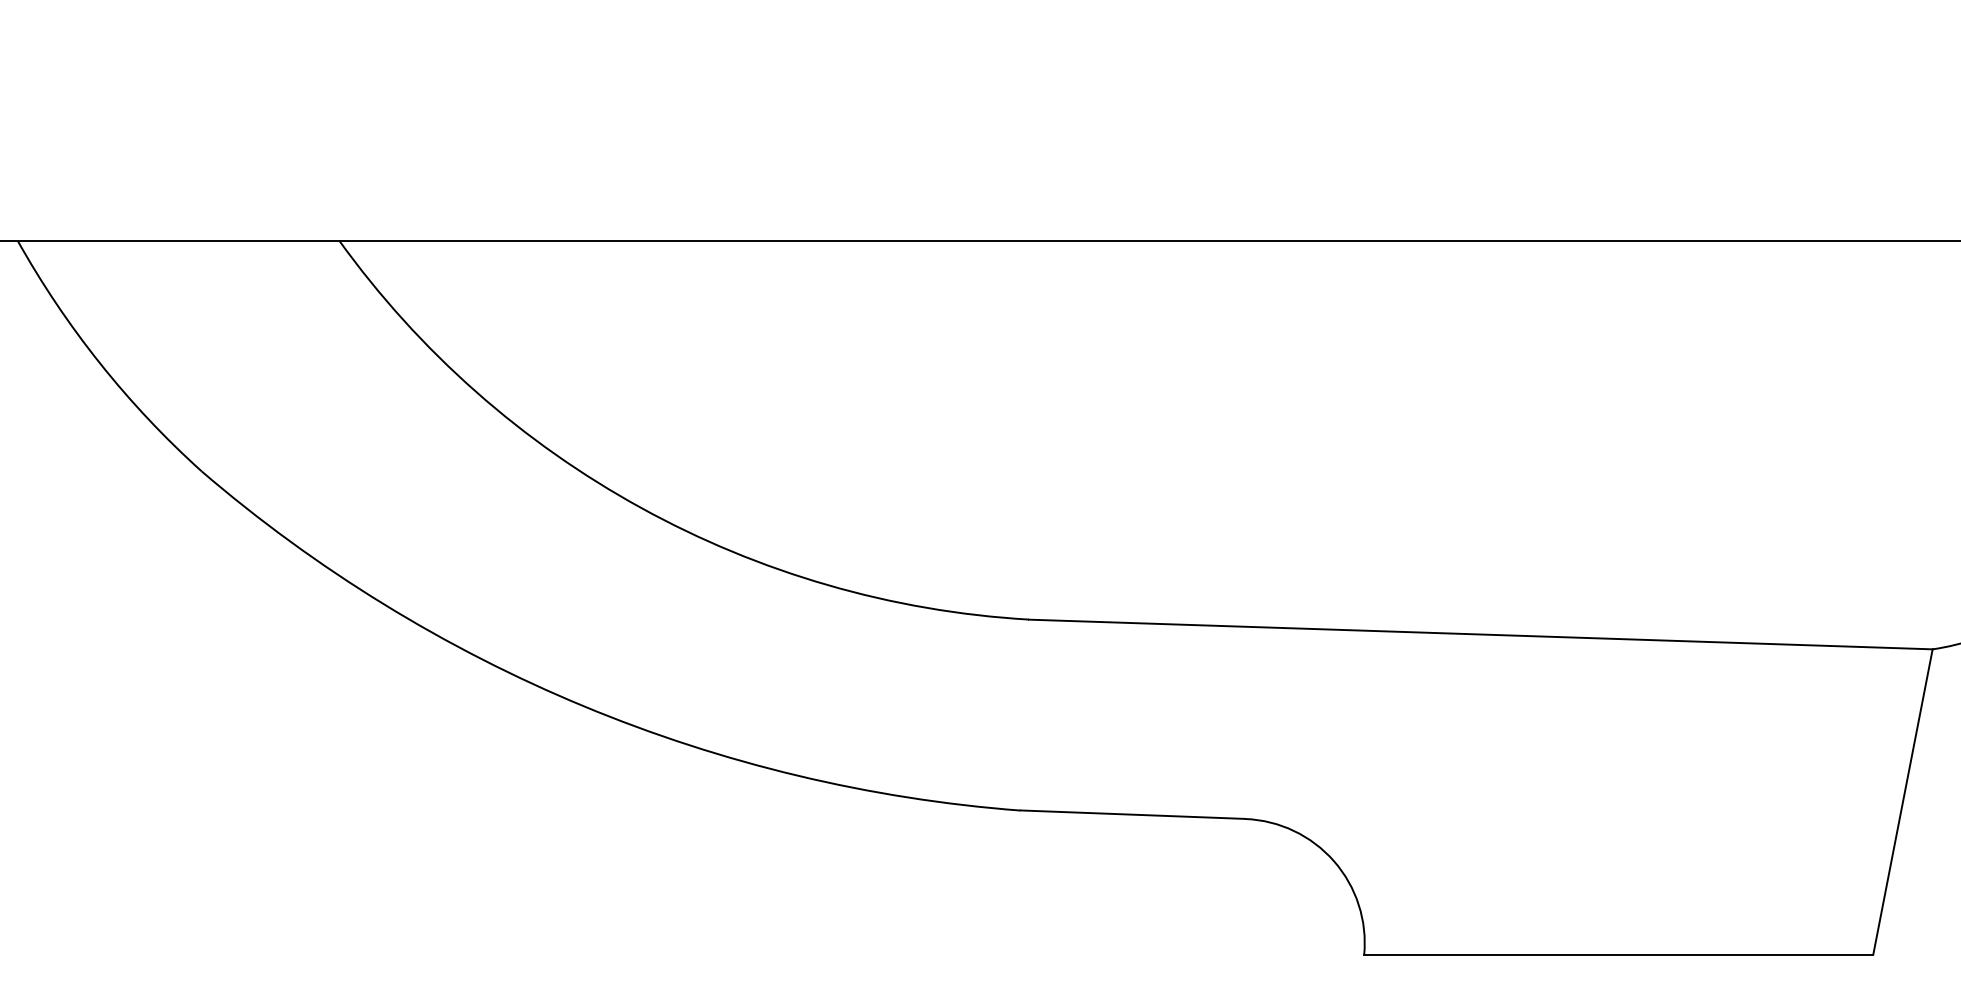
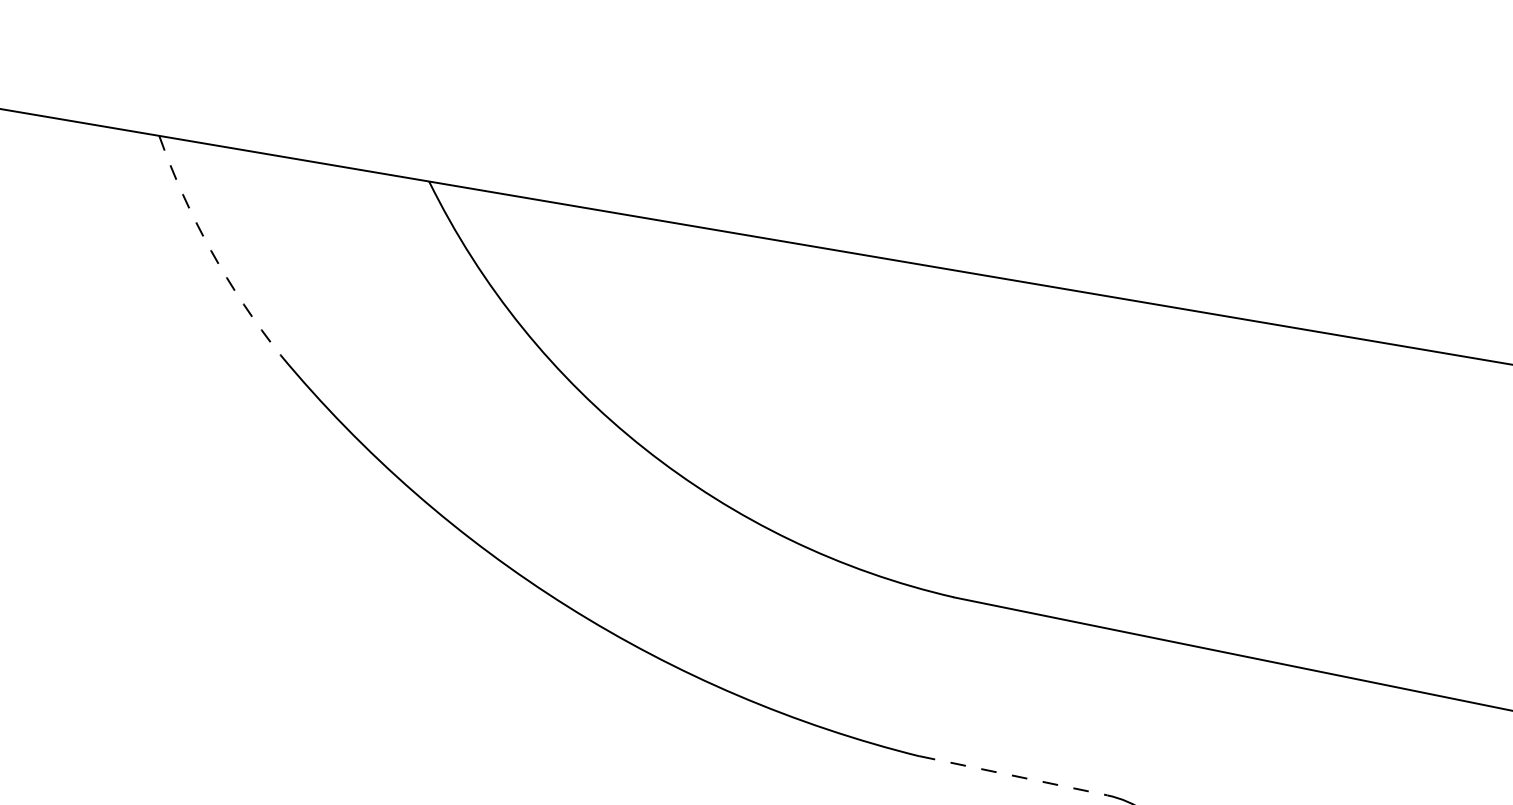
arc: (100, 363) -> (211, 250), solid -> dashed
line: (1132, 814) -> (1013, 775), solid -> dashed

